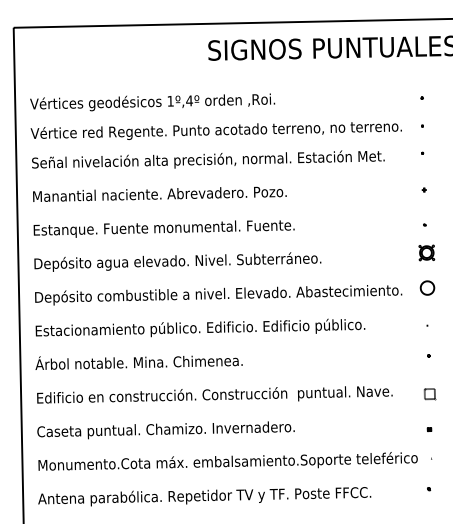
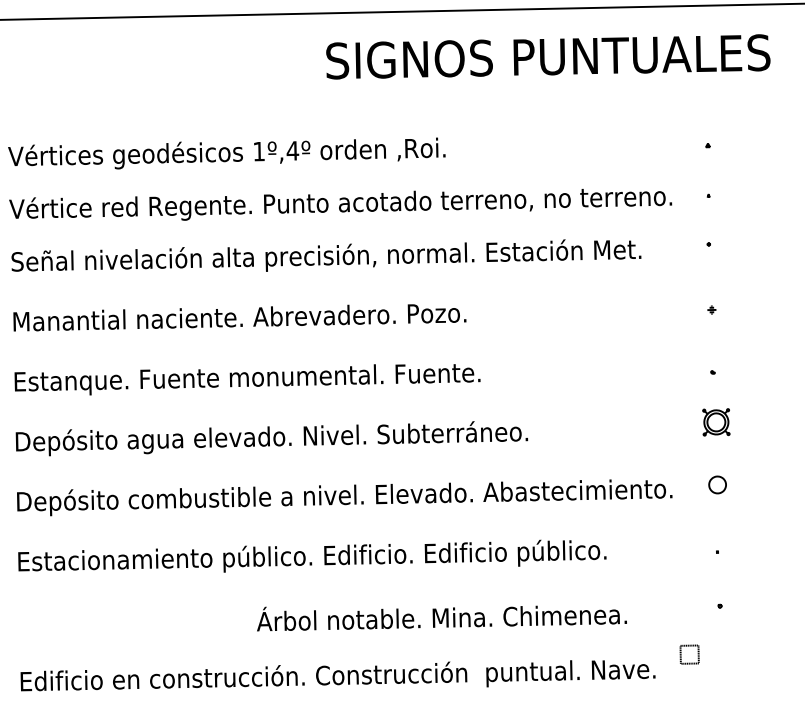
part: (427, 287) -> (717, 483), size x0.7
text: (138, 362) -> (440, 617), moved
part: (429, 394) -> (689, 655), moved

